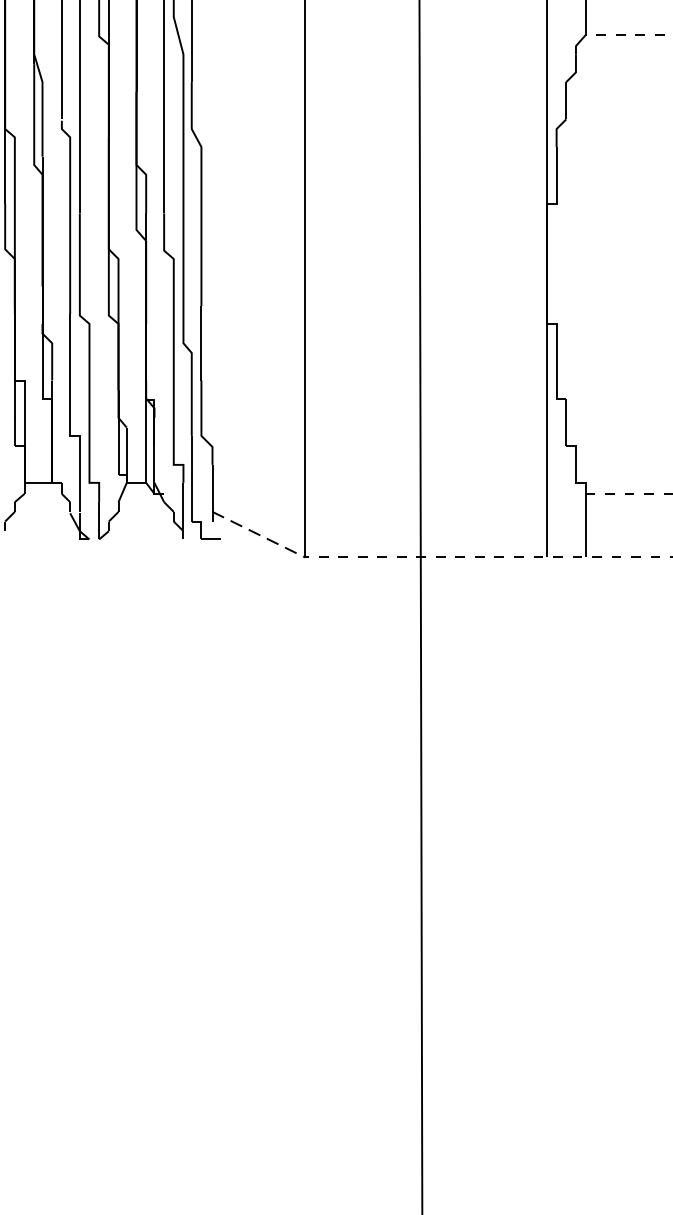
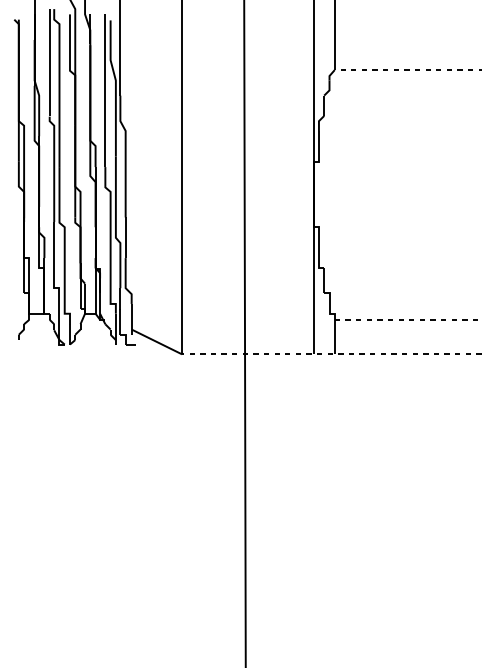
line: (259, 535) -> (157, 342), dashed -> solid

